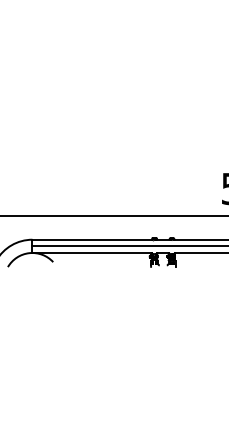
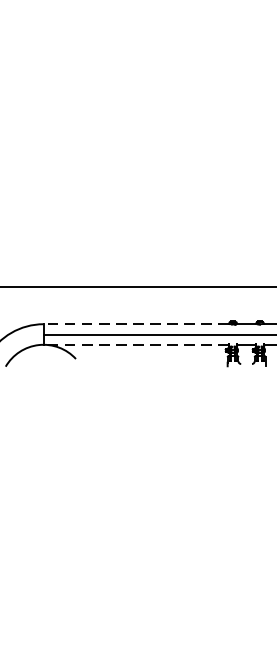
line: (92, 239) -> (136, 323), solid -> dashed
line: (92, 253) -> (136, 345), solid -> dashed

